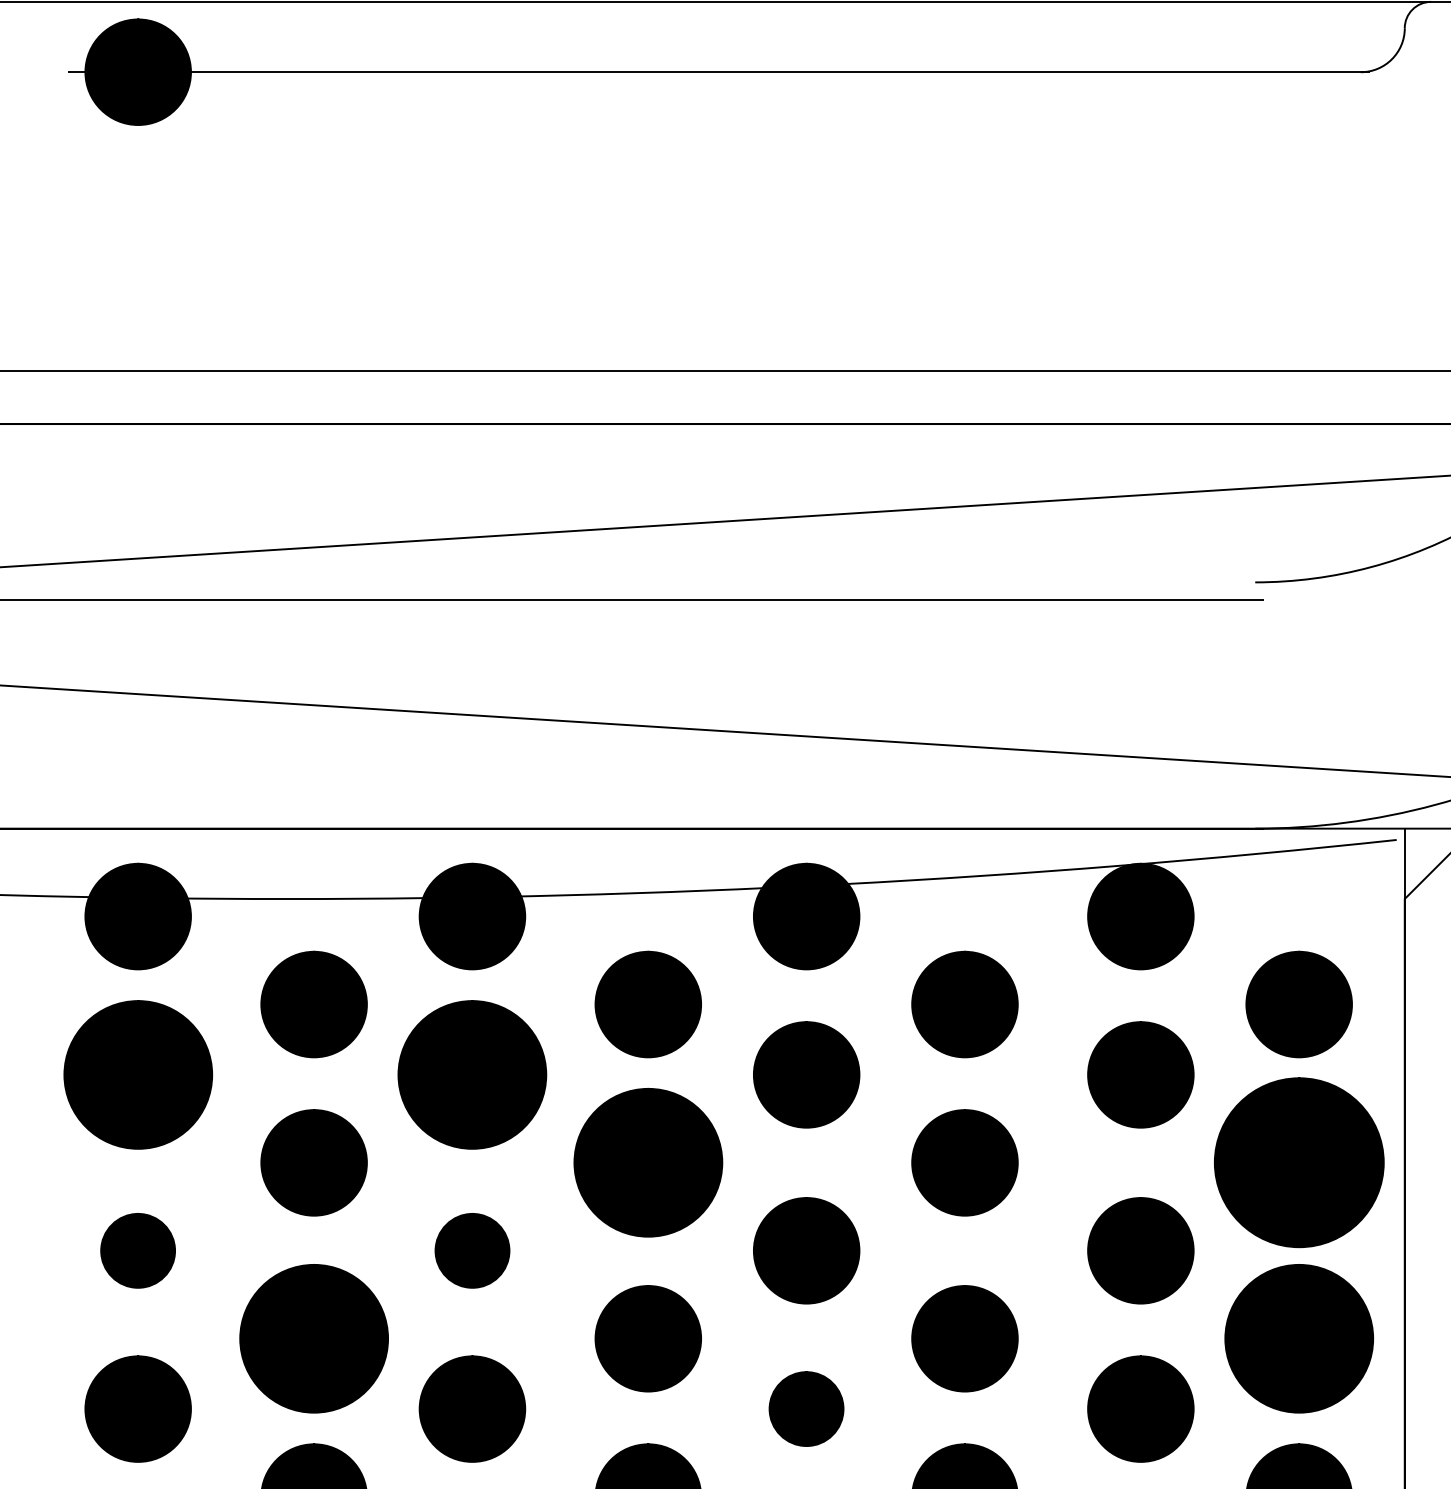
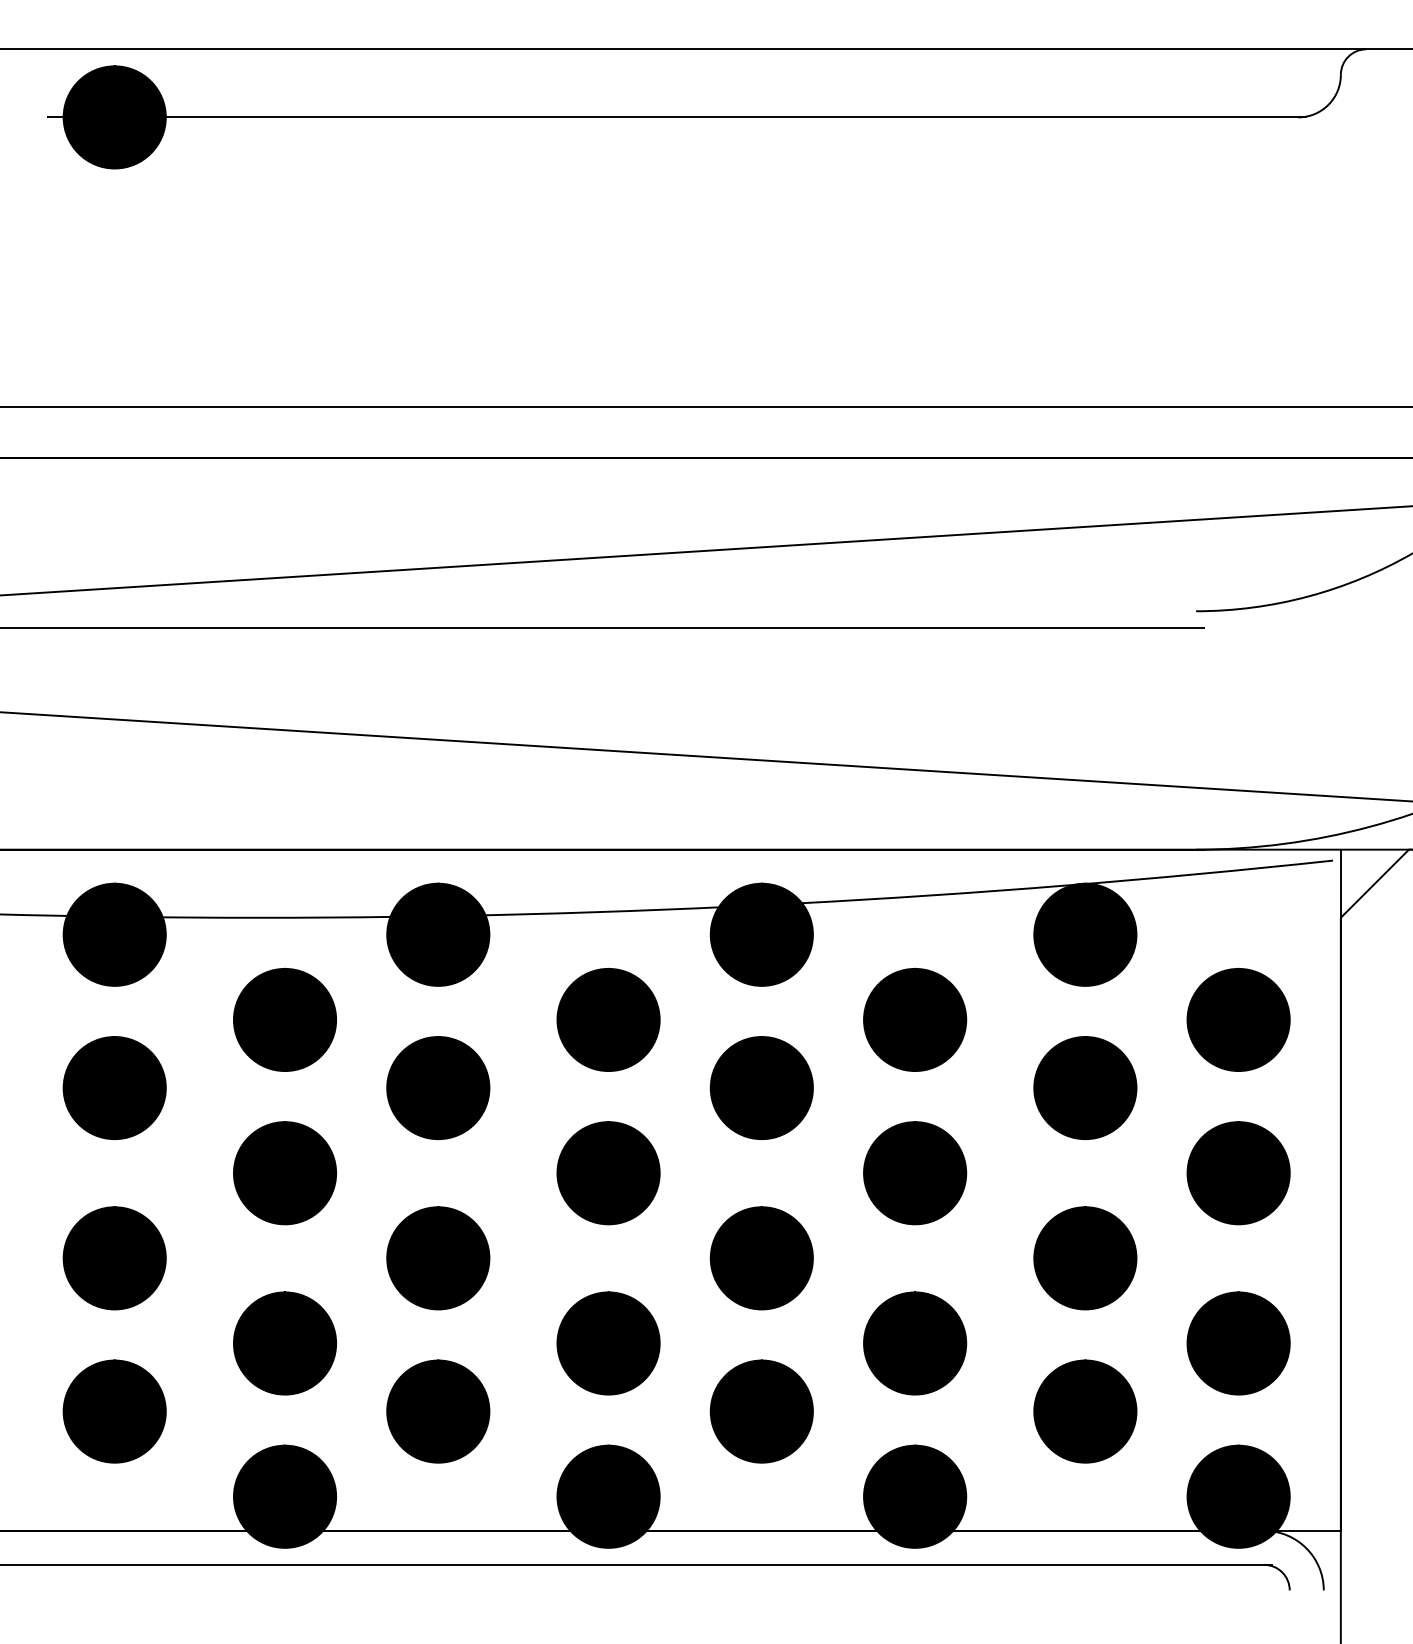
part: (137, 1074) -> (114, 1087), size x0.71
part: (472, 1074) -> (438, 1087), size x0.71
part: (648, 1163) -> (608, 1173), size x0.71
part: (1299, 1163) -> (1238, 1173), size x0.62
part: (137, 1250) -> (114, 1258), size x1.43
part: (472, 1250) -> (438, 1258), size x1.43
part: (313, 1338) -> (284, 1343), size x0.71
part: (1299, 1338) -> (1238, 1343), size x0.71
part: (806, 1409) -> (761, 1411), size x1.43

